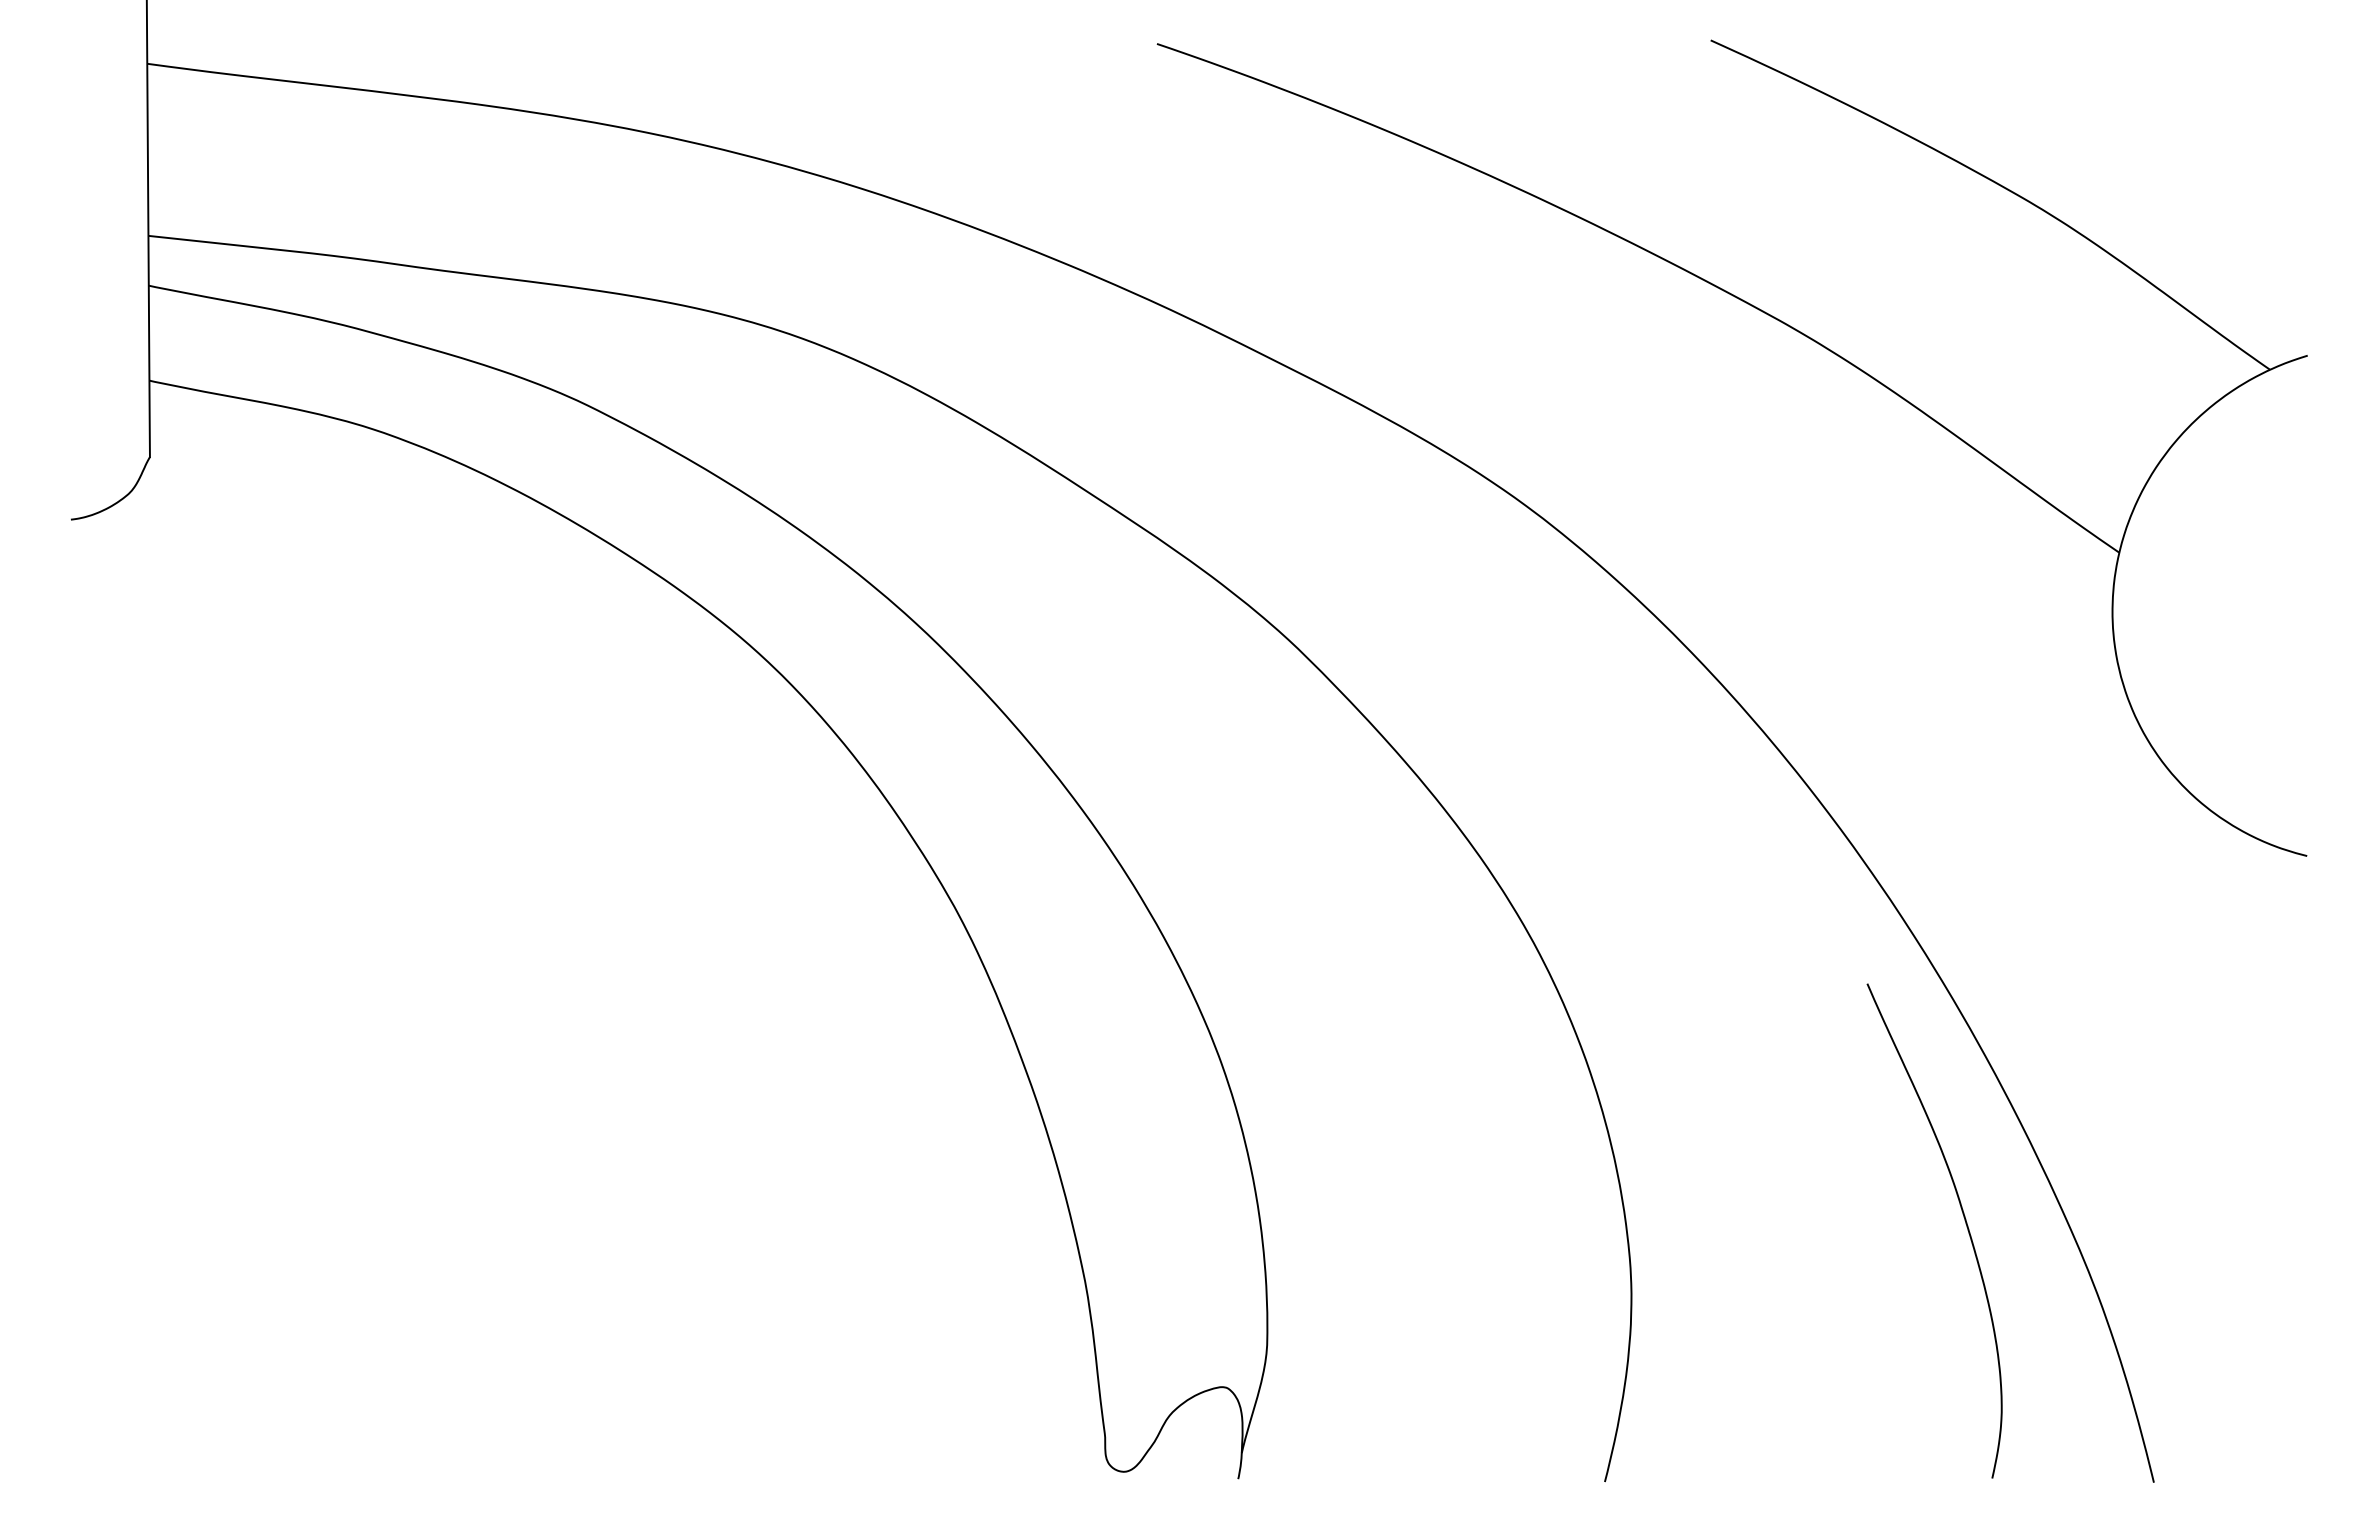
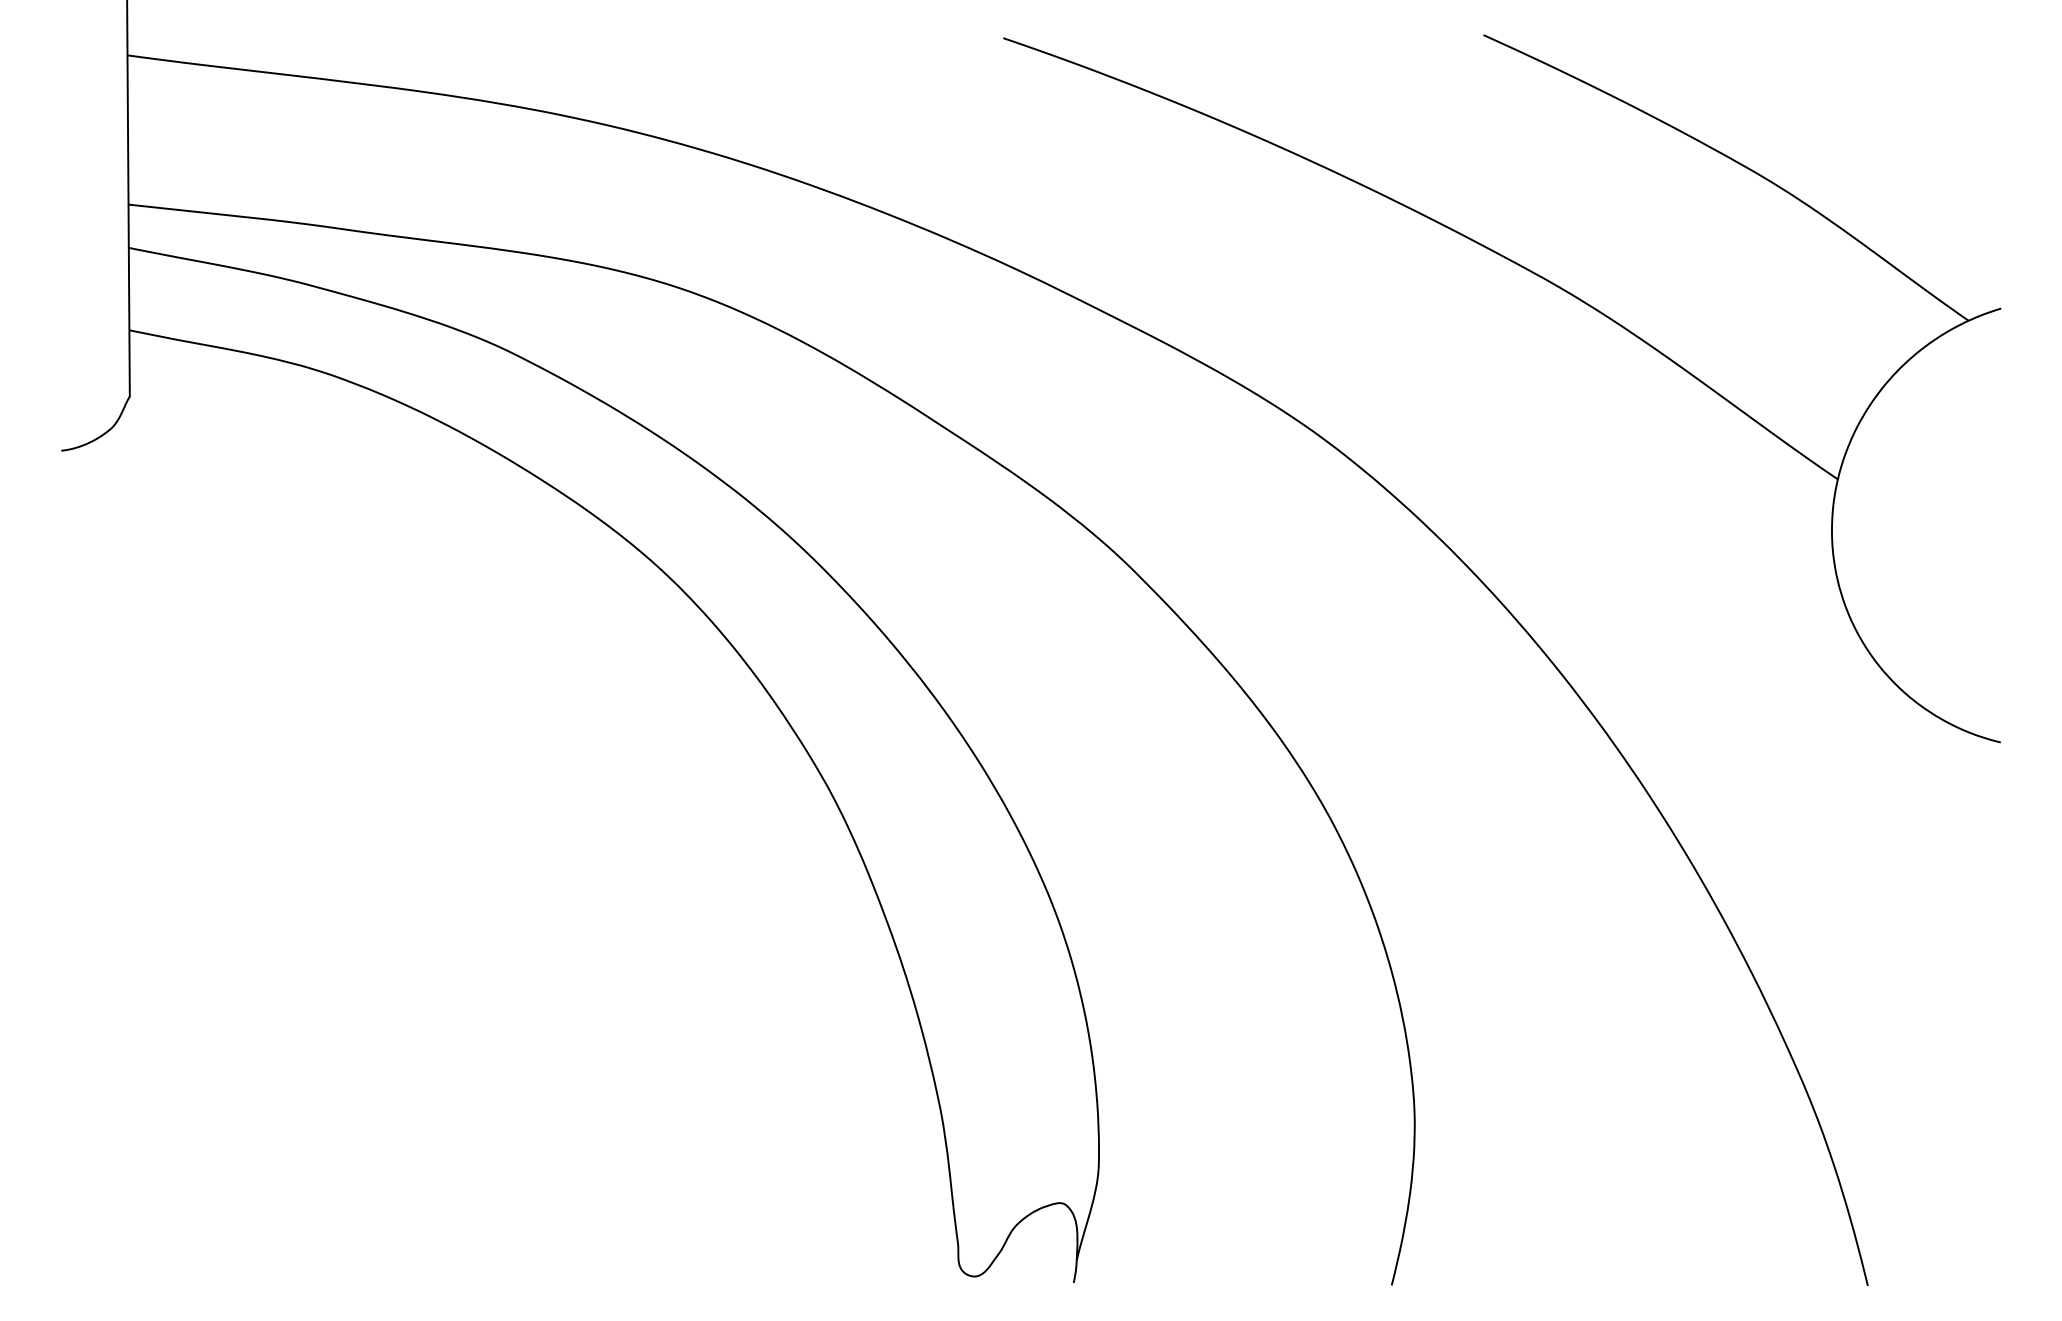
curve: (1965, 1224) -> (1704, 1062), removed

